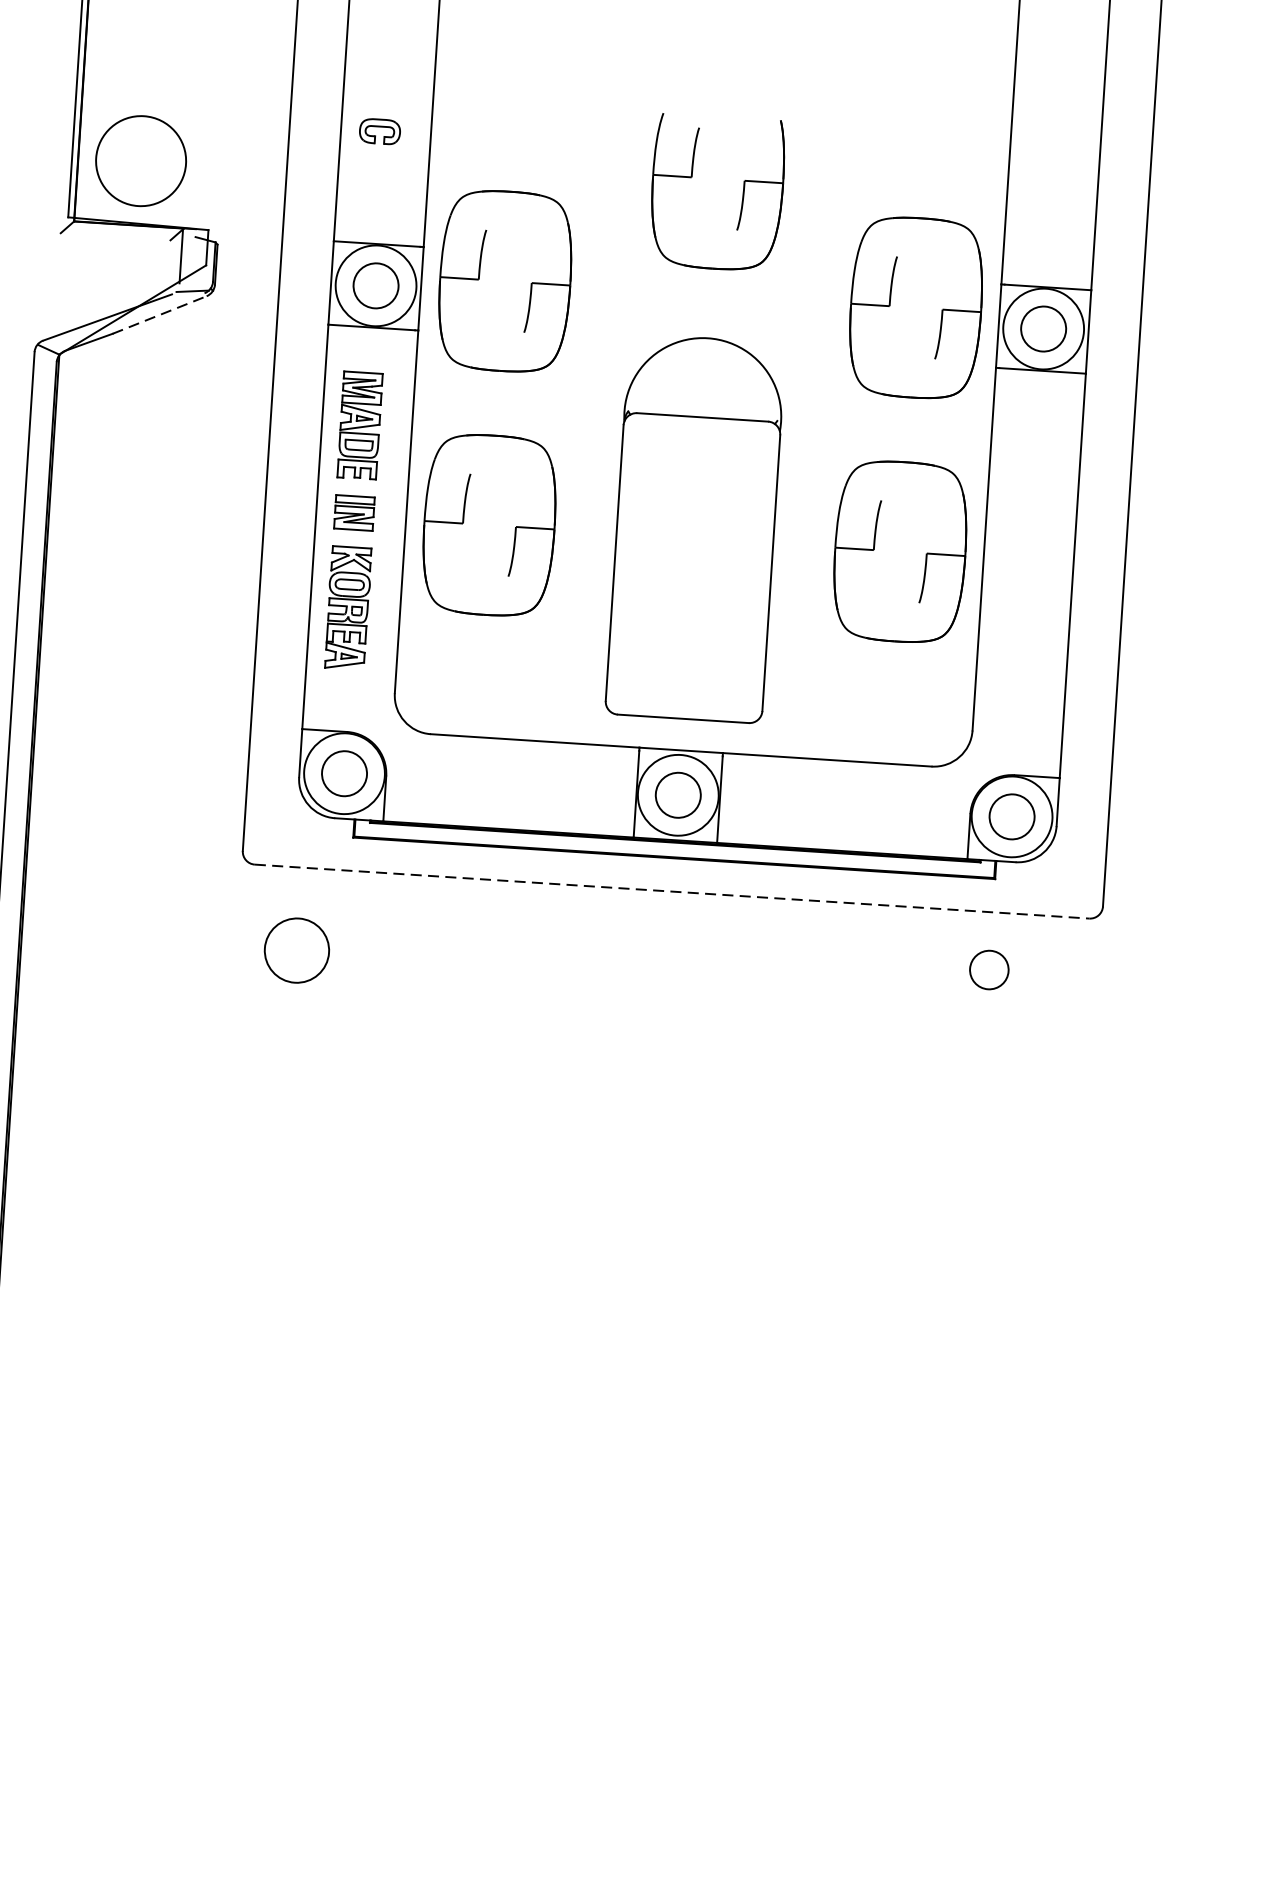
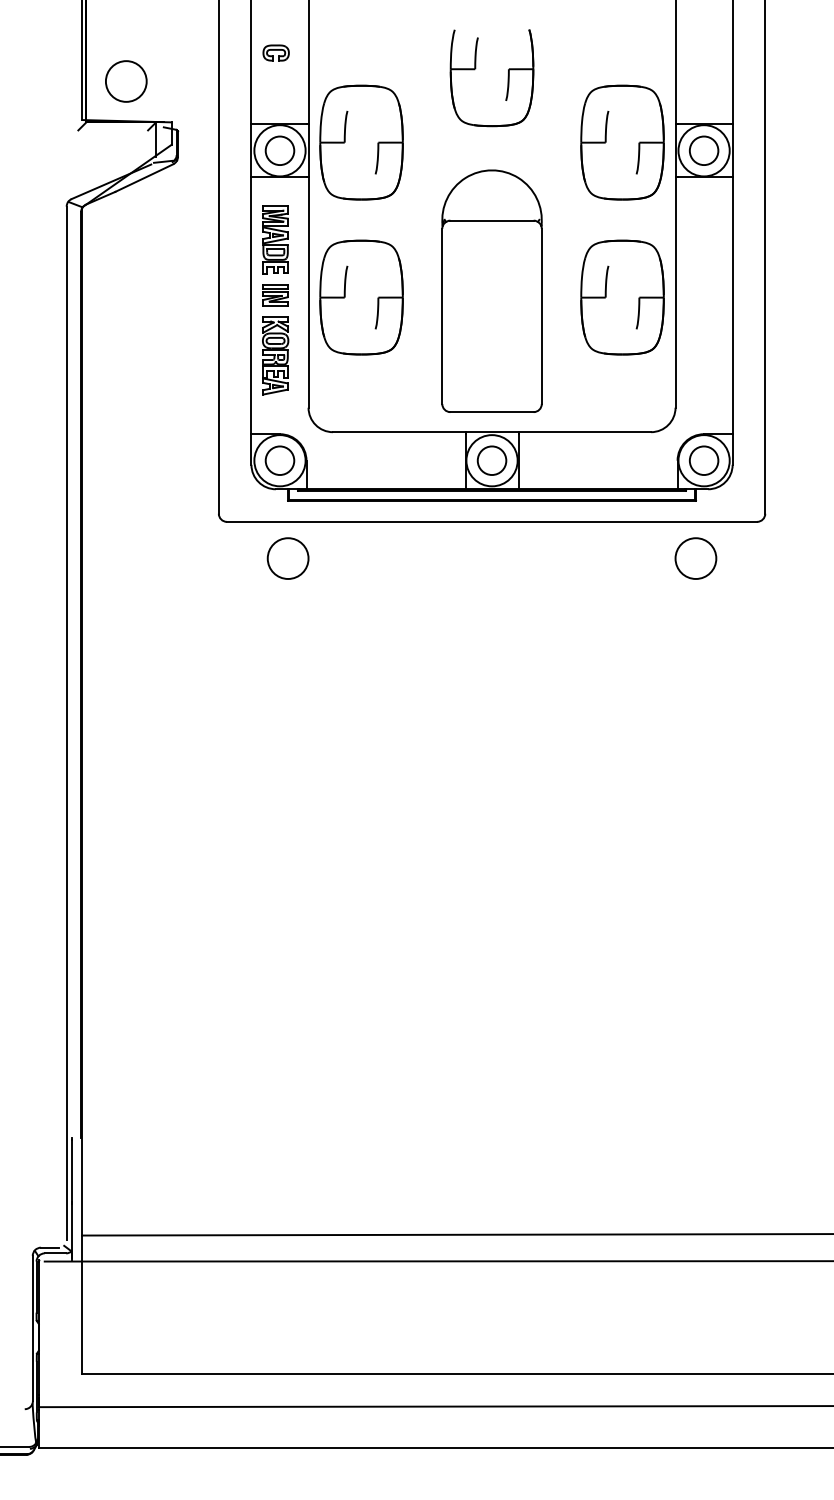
circle: (141, 161) -> (126, 81), size x0.71
line: (160, 314) -> (144, 177), dashed -> solid
line: (672, 891) -> (492, 521), dashed -> solid
circle: (295, 950) -> (287, 558), moved
circle: (988, 969) -> (695, 558), size x1.67

